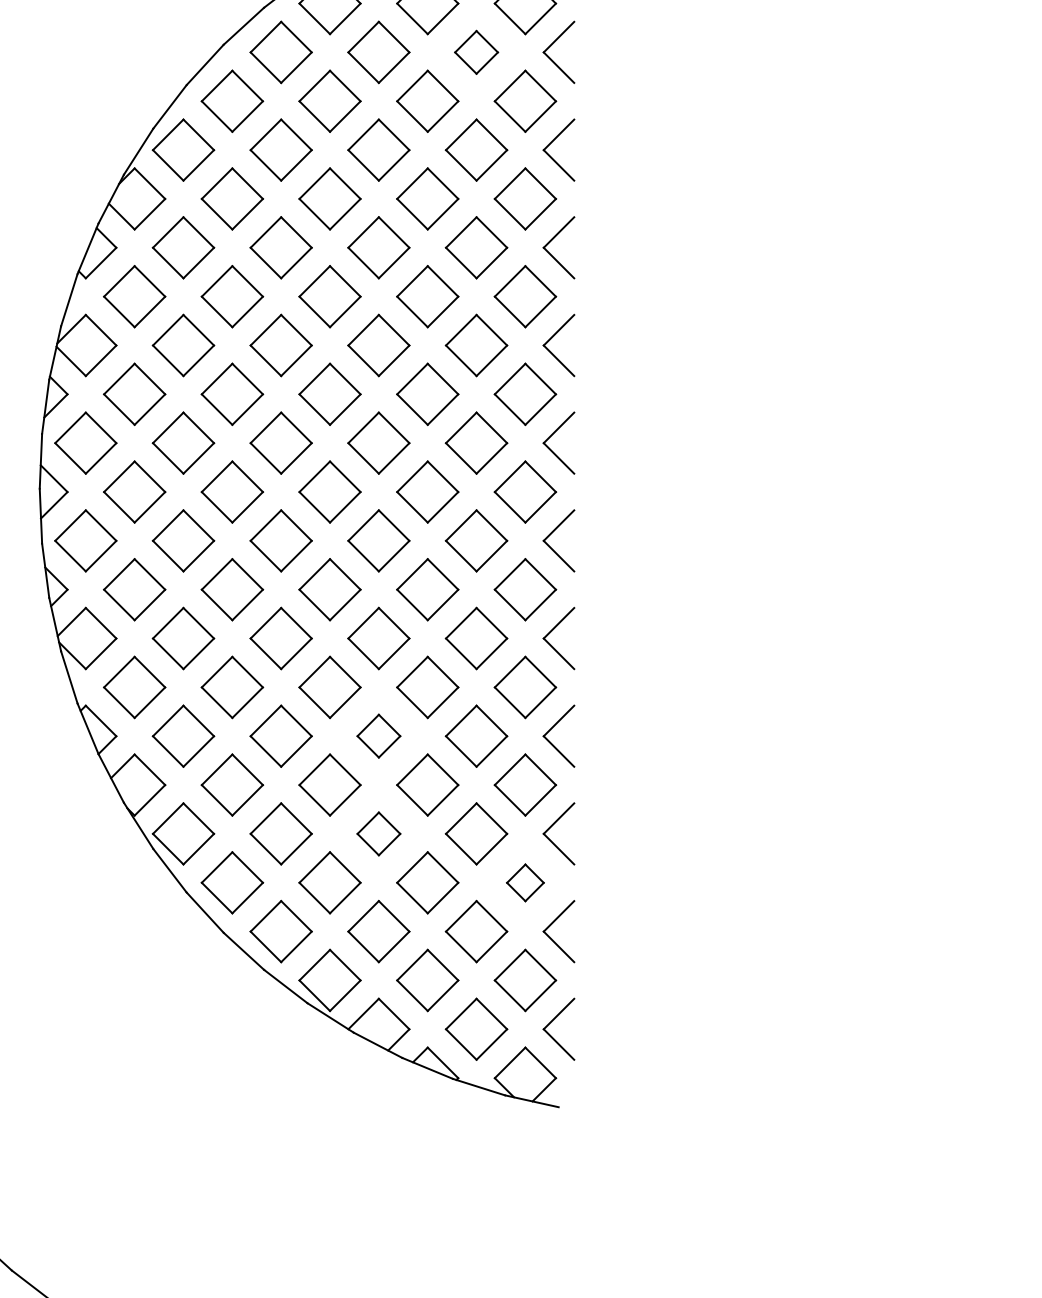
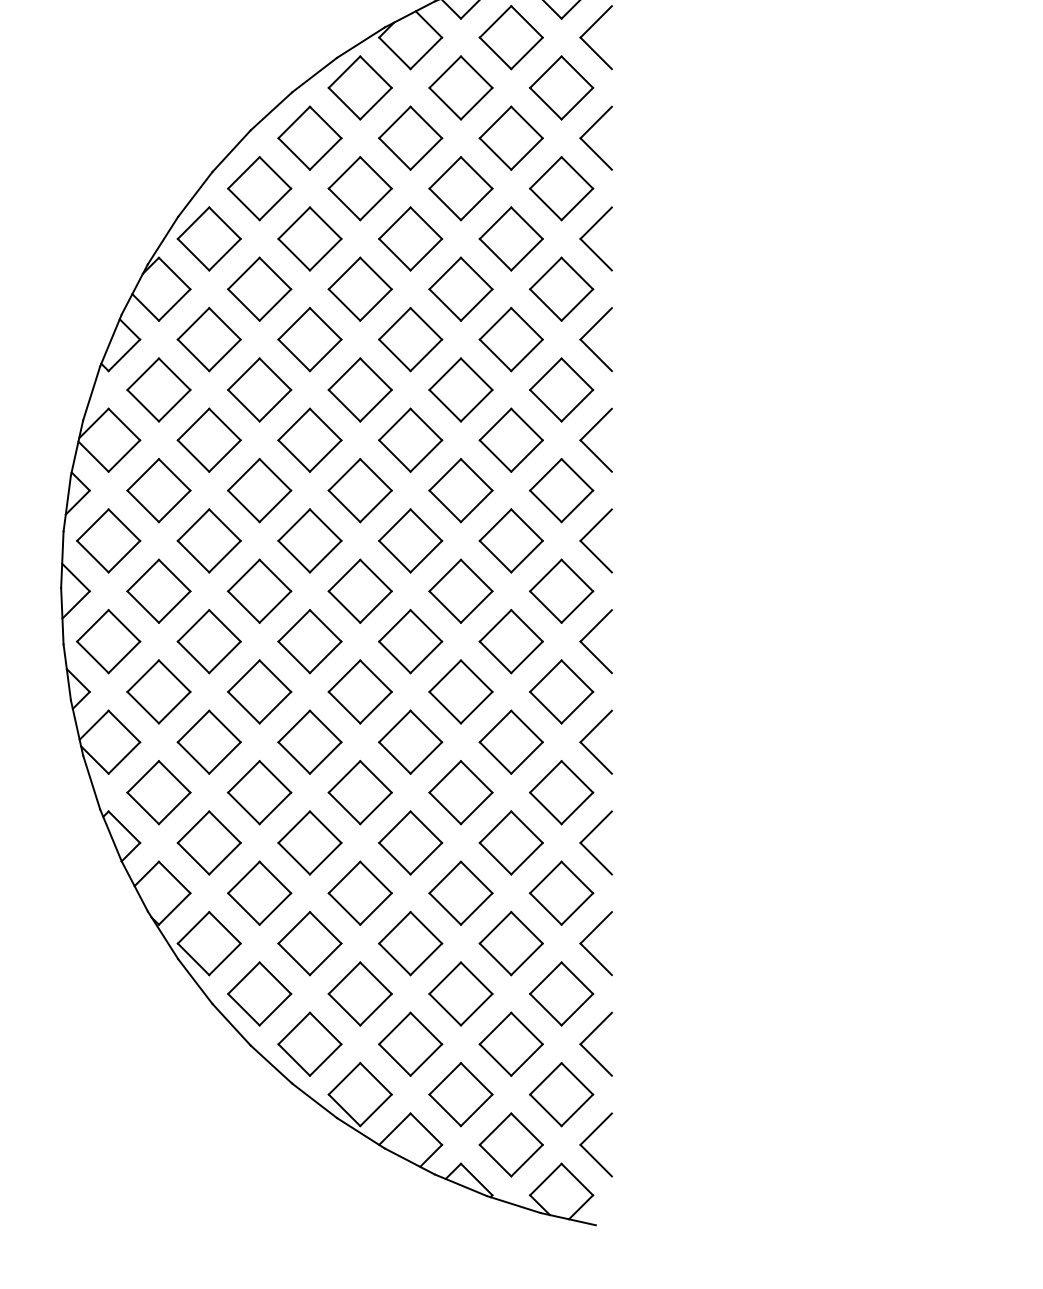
part: (476, 52) -> (511, 138), size x1.43
part: (378, 735) -> (410, 842), size x1.43
part: (378, 833) -> (410, 943), size x1.43
part: (525, 882) -> (561, 993), size x1.67

